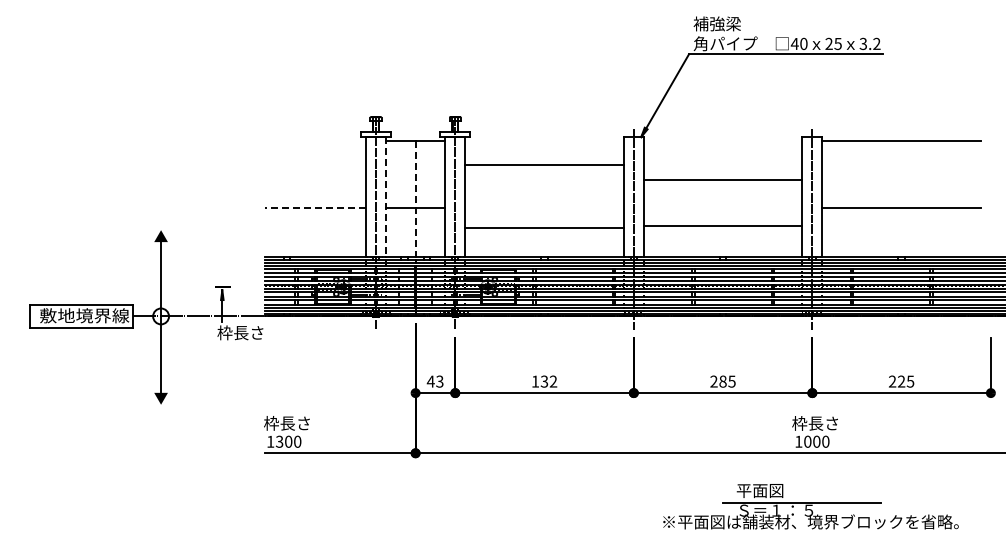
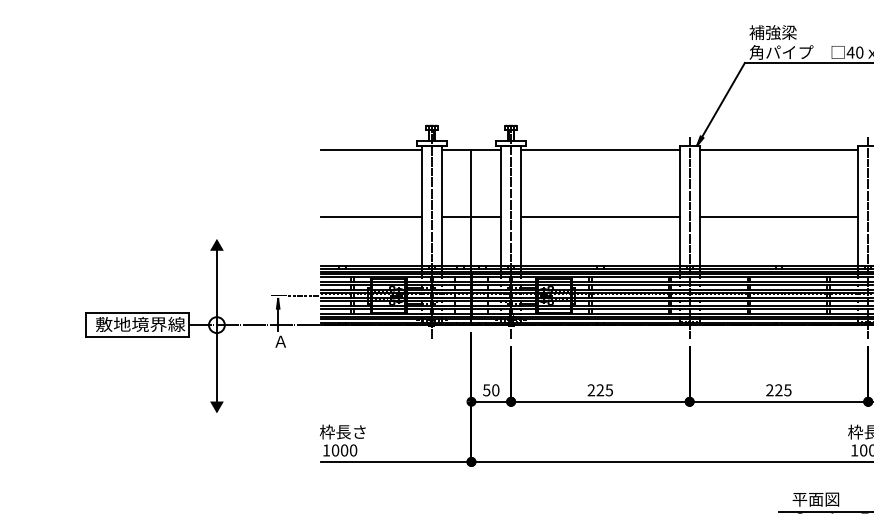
line: (315, 141) -> (371, 150), added
line: (544, 165) -> (600, 150), moved
line: (722, 180) -> (778, 150), moved
line: (385, 197) -> (441, 206), dashed -> solid
line: (415, 202) -> (471, 211), dashed -> solid
line: (315, 208) -> (371, 217), dashed -> solid
line: (722, 226) -> (778, 217), moved
line: (544, 228) -> (600, 217), moved
line: (247, 286) -> (303, 295), added
text: (240, 332) -> (296, 341), 枠長さ -> Ａ
text: (434, 381) -> (490, 390), 43 -> 50
text: (544, 381) -> (600, 390), 132 -> 225
text: (722, 381) -> (778, 390), 285 -> 225
text: (279, 441) -> (335, 450), 1300 -> 1000

